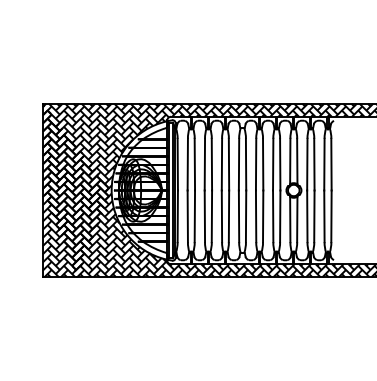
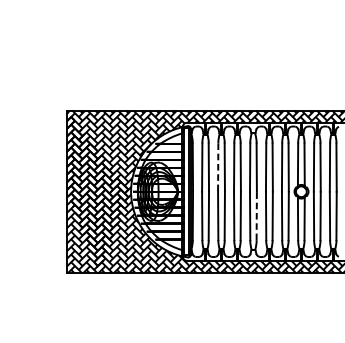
line: (204, 164) -> (217, 167), solid -> dashed
line: (246, 216) -> (257, 216), solid -> dashed

